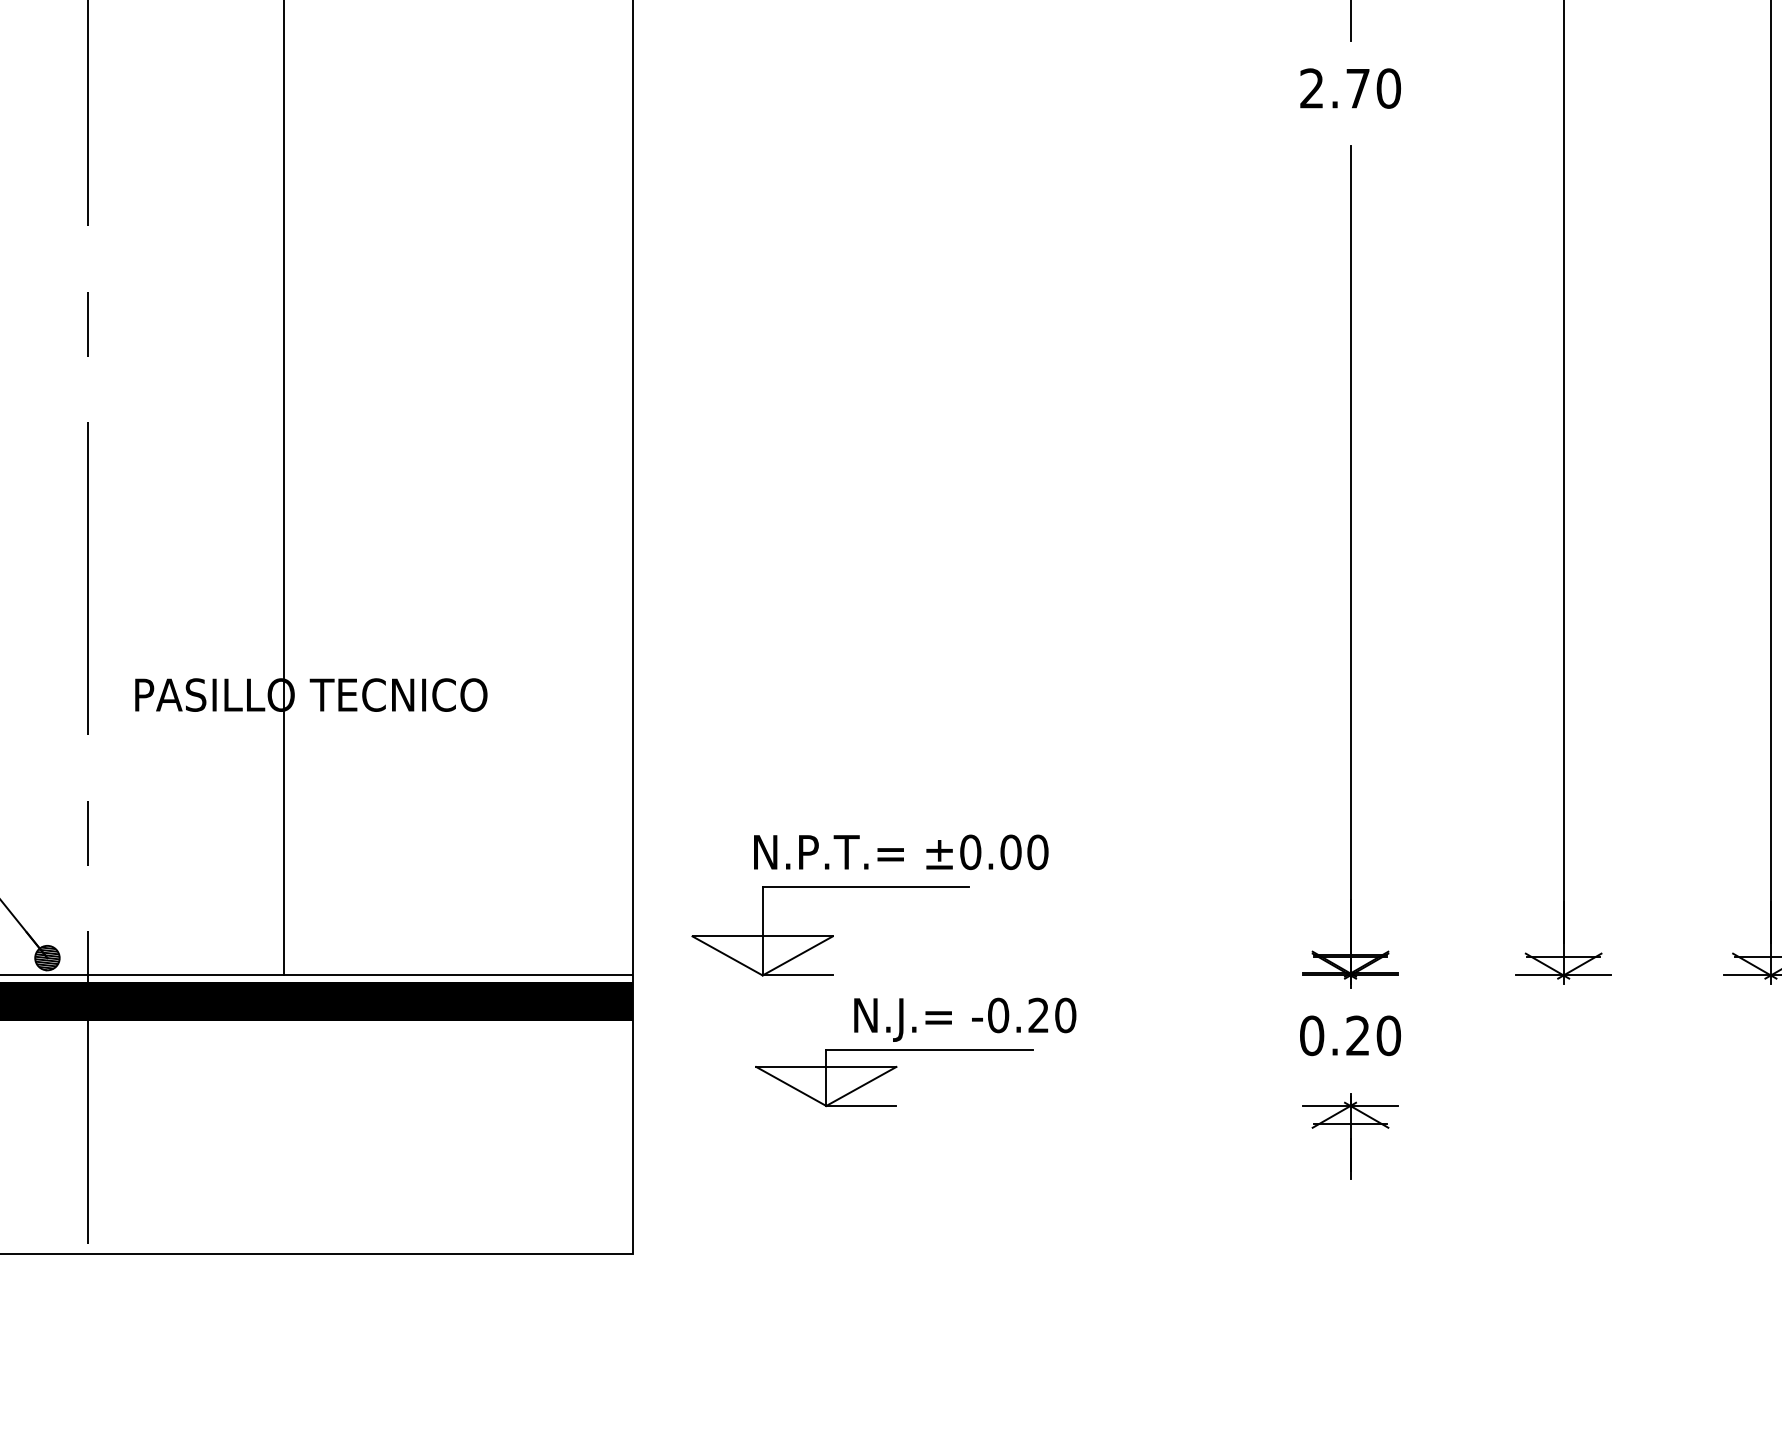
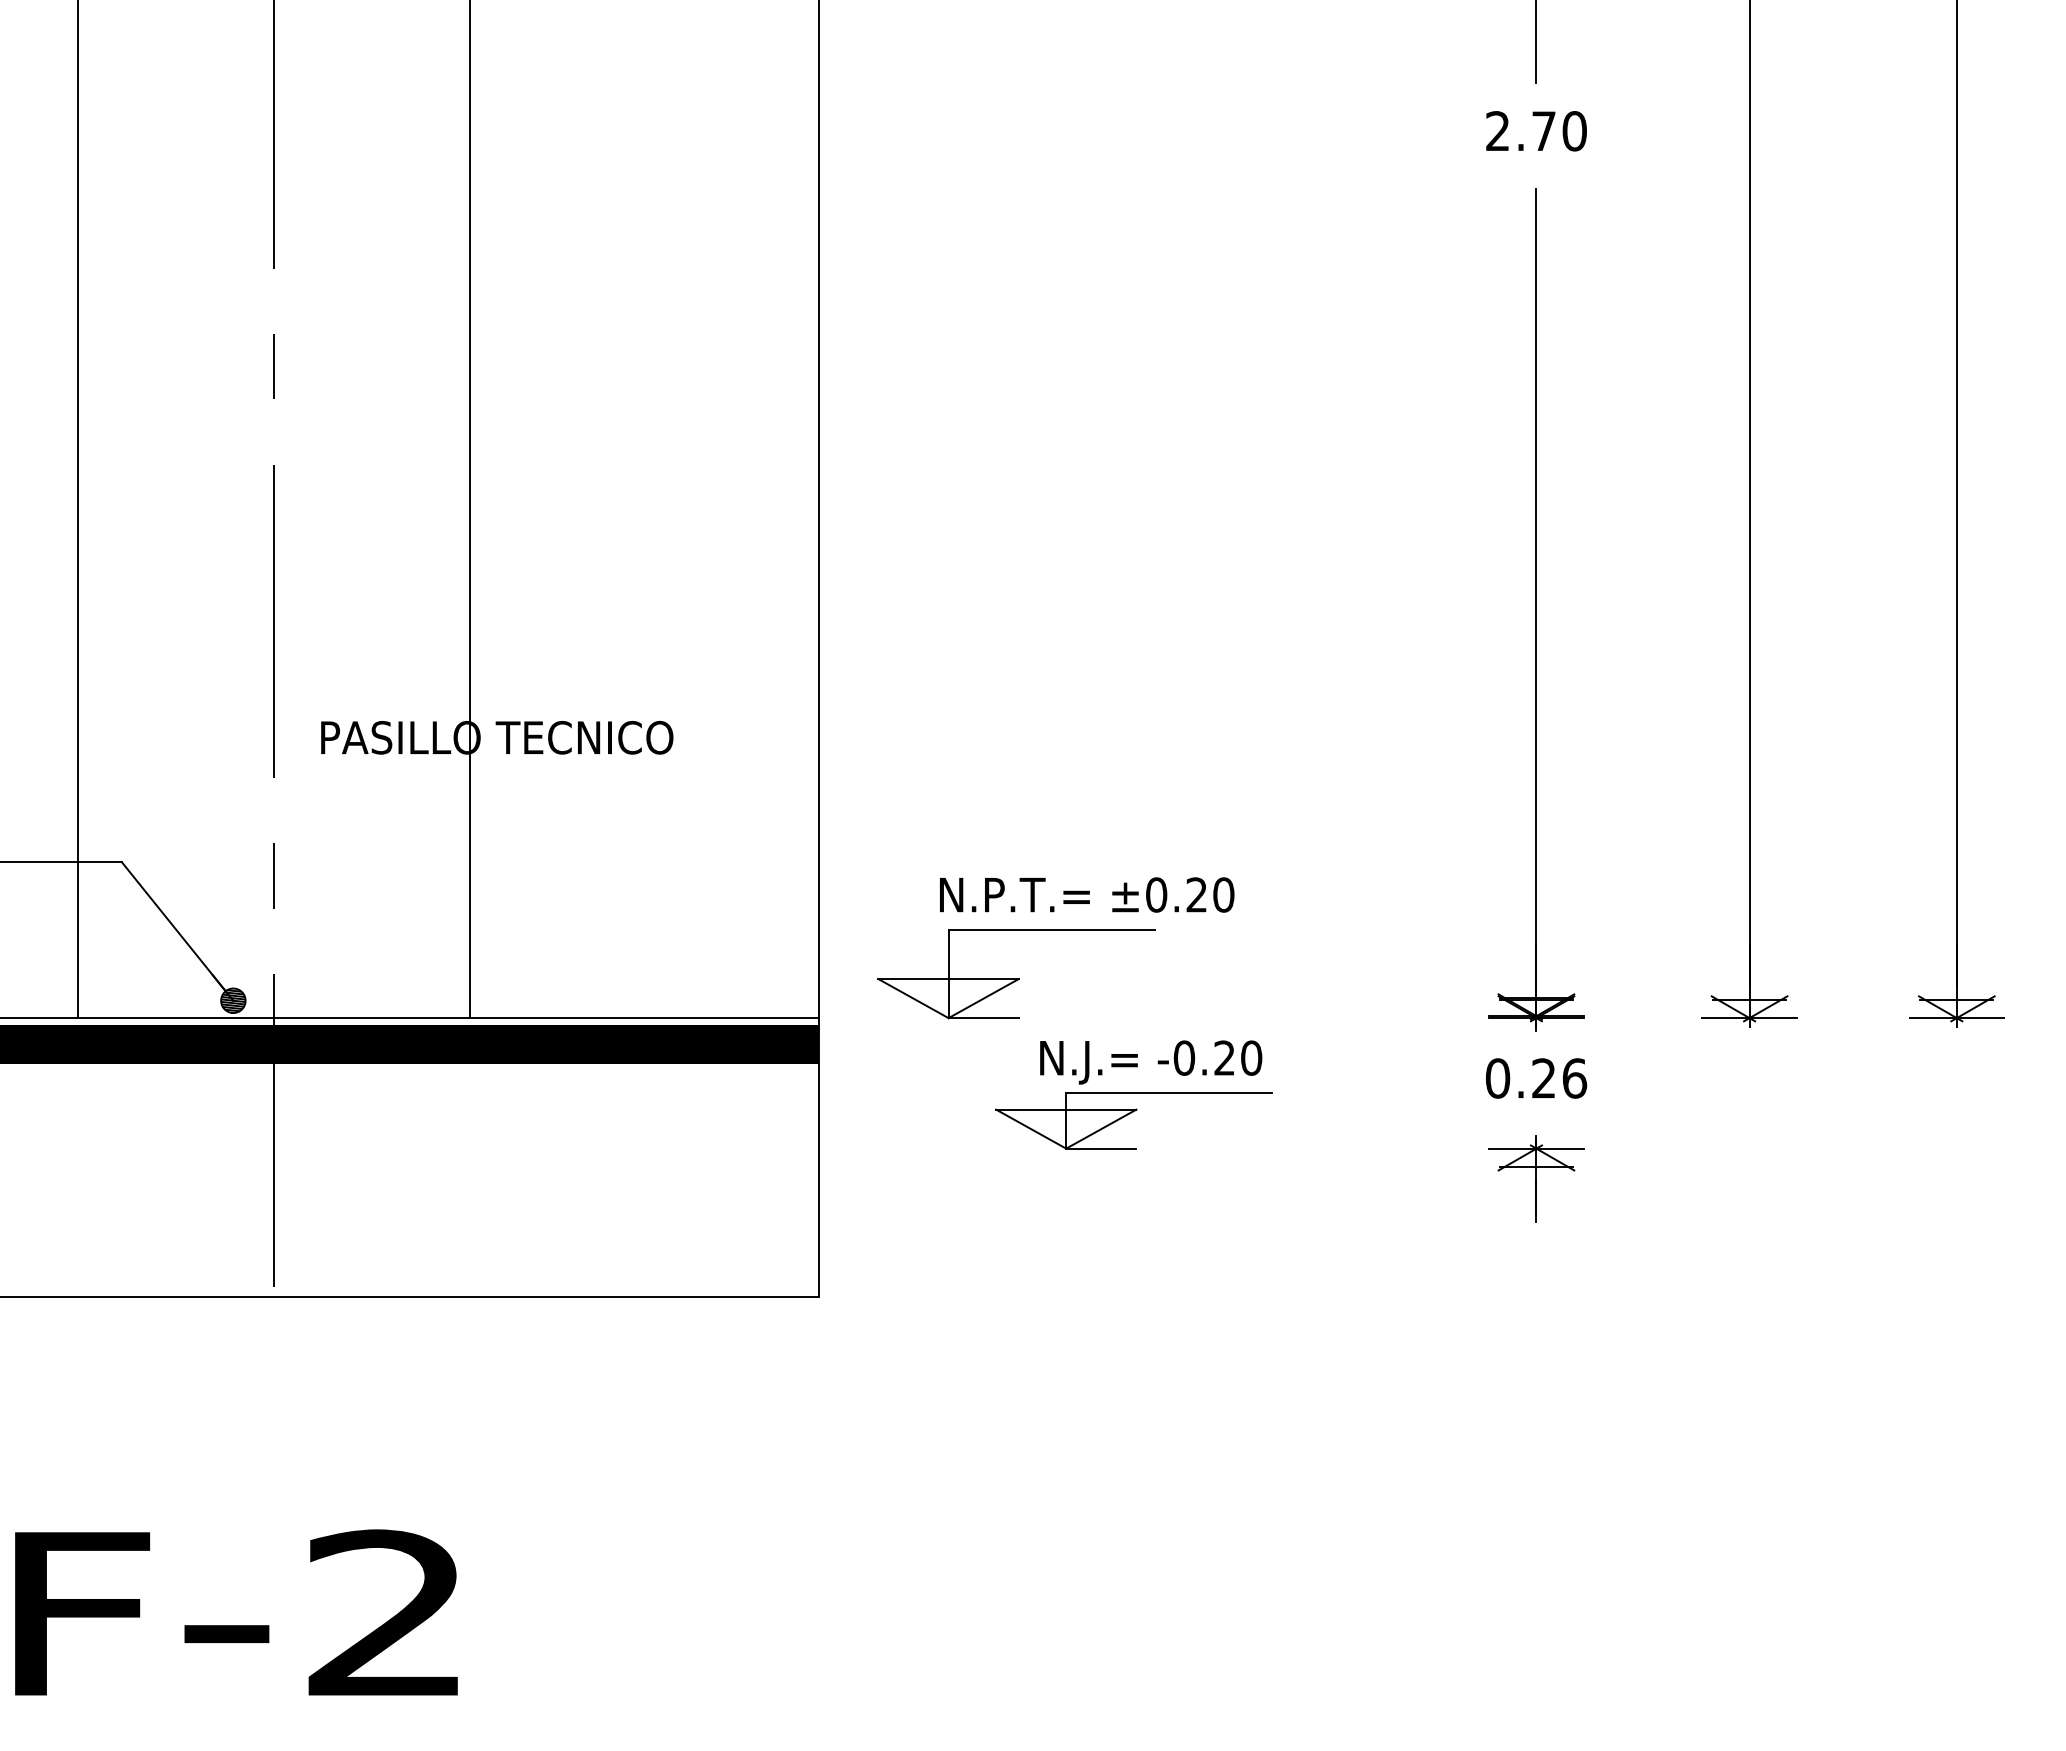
text: (1010, 851) -> (1196, 894), ±0.00 -> ±0.20
text: (1388, 1035) -> (1574, 1078), 0.20 -> 0.26
part: (888, 1072) -> (1128, 1115), moved

